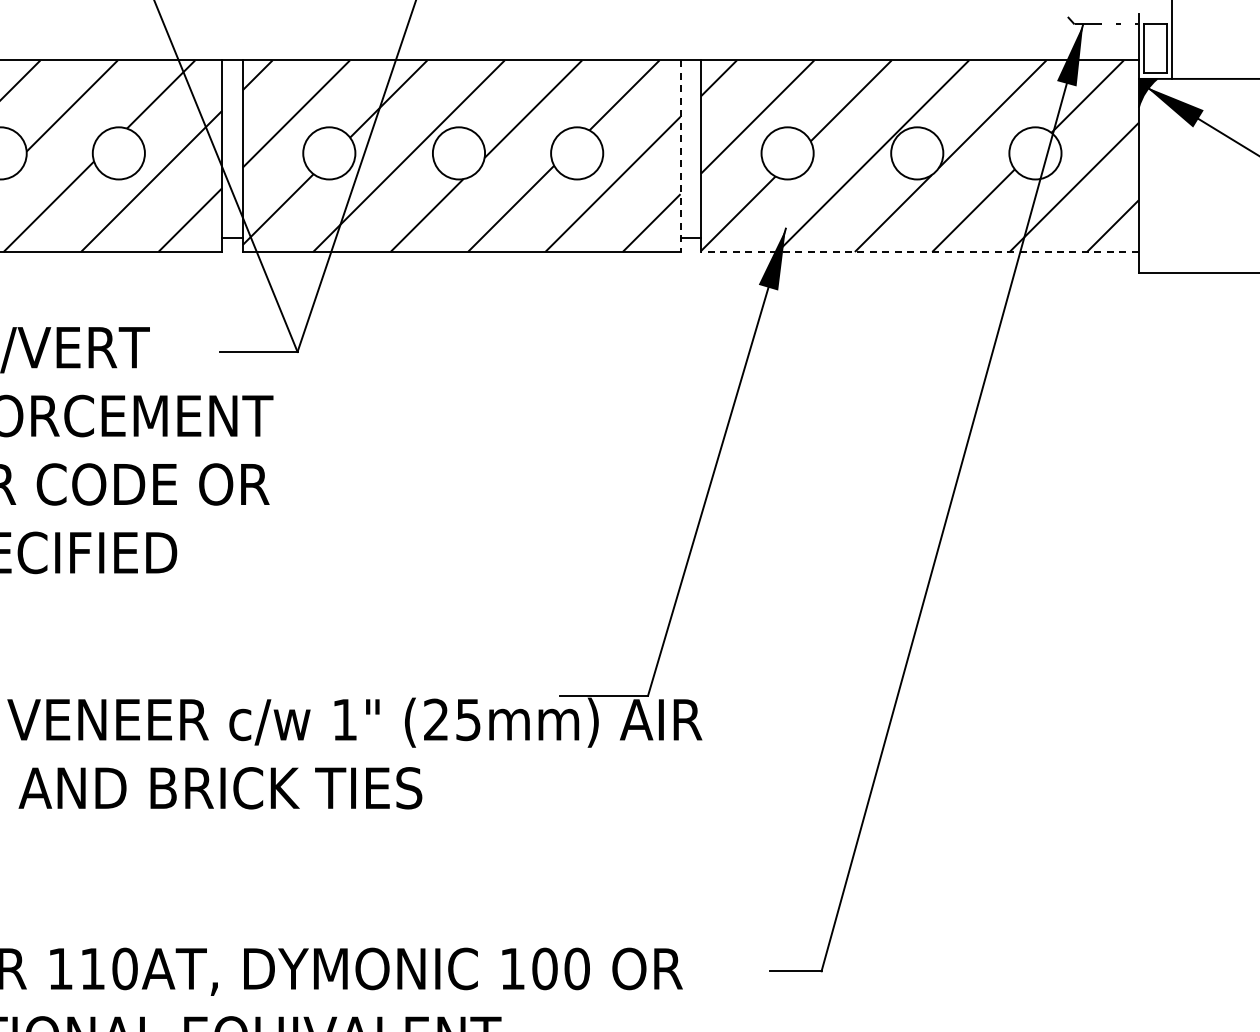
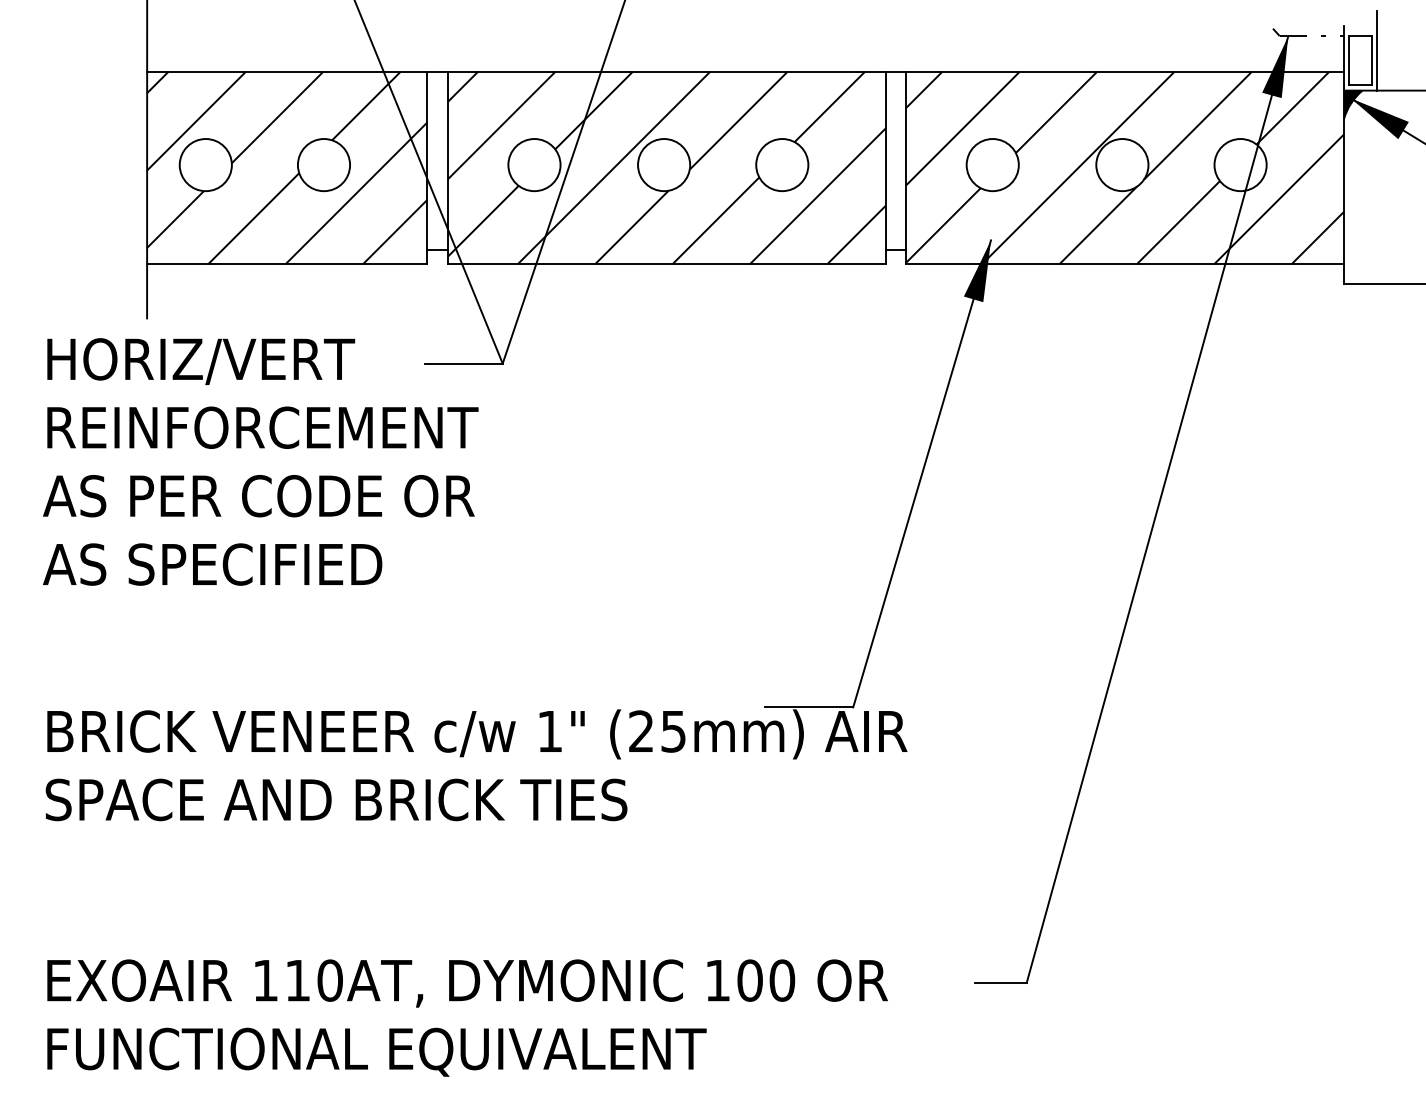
line: (680, 155) -> (885, 167), dashed -> solid
line: (920, 251) -> (1125, 263), dashed -> solid

